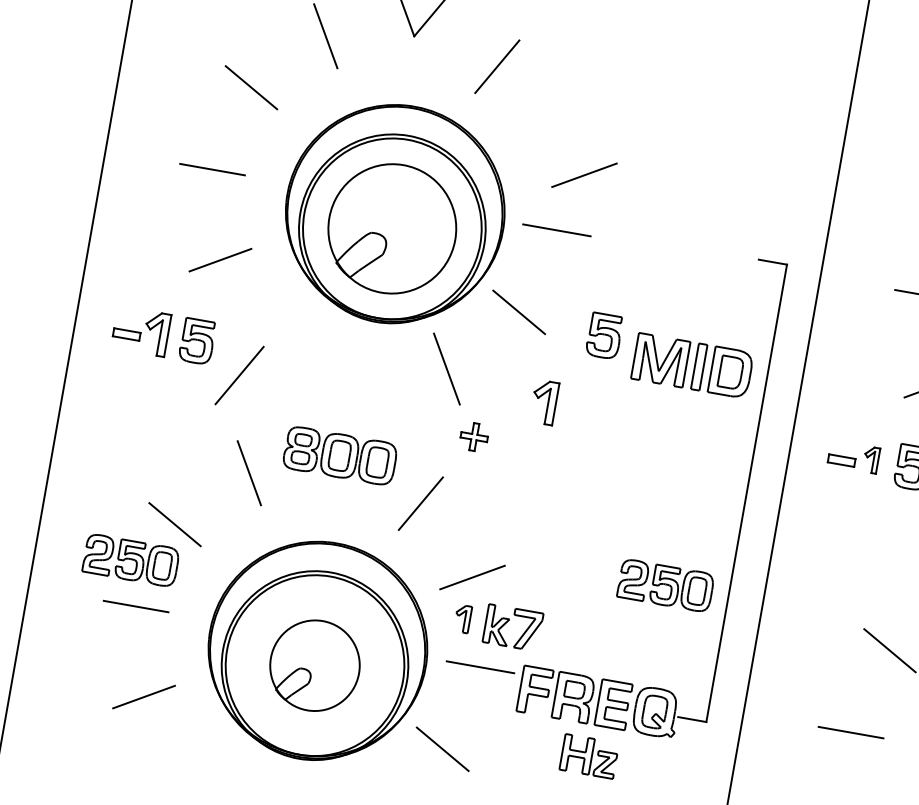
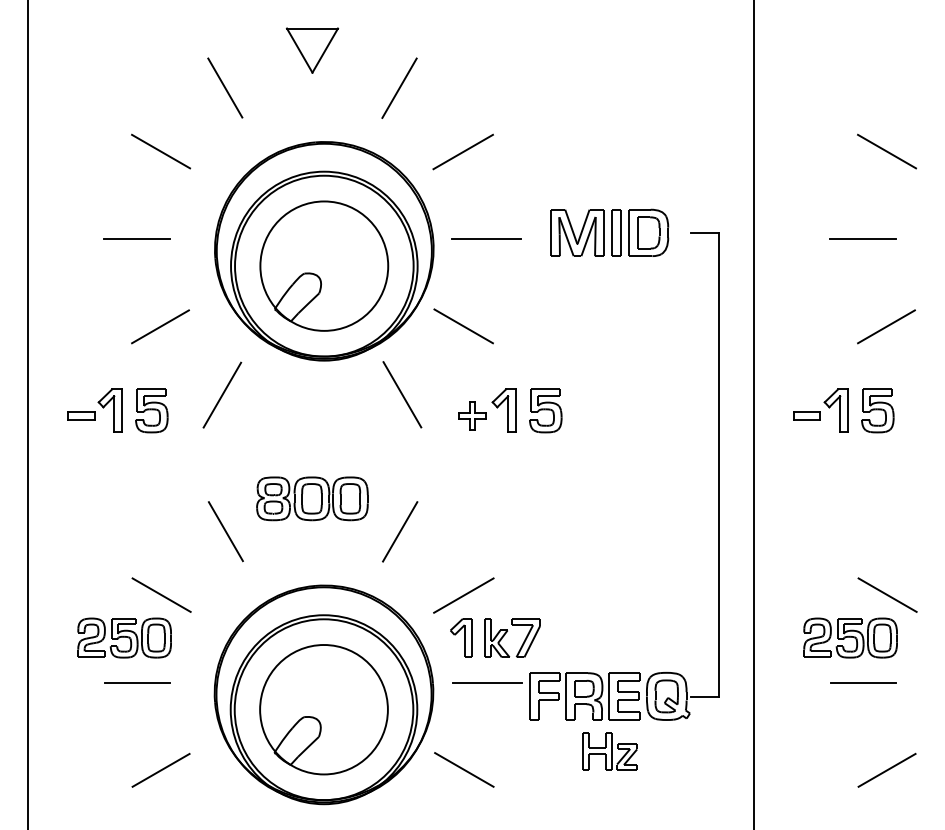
line: (583, 174) -> (462, 151), moved
part: (604, 335) -> (545, 410), moved
part: (692, 365) -> (609, 232), moved
line: (239, 374) -> (222, 394), moved
part: (474, 436) -> (472, 415), moved
part: (870, 459) -> (835, 410), size x1.67
part: (665, 585) -> (850, 637), moved
part: (462, 618) -> (461, 637), size x1.43
part: (314, 665) -> (323, 709), size x1.43

